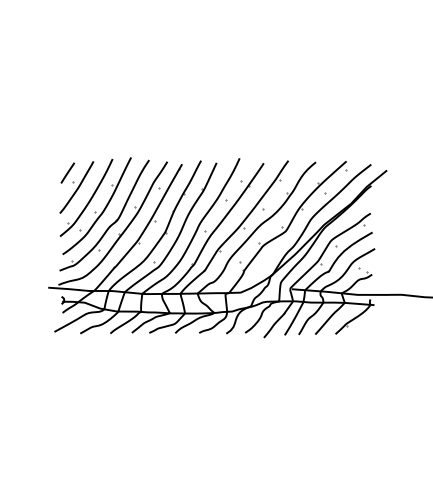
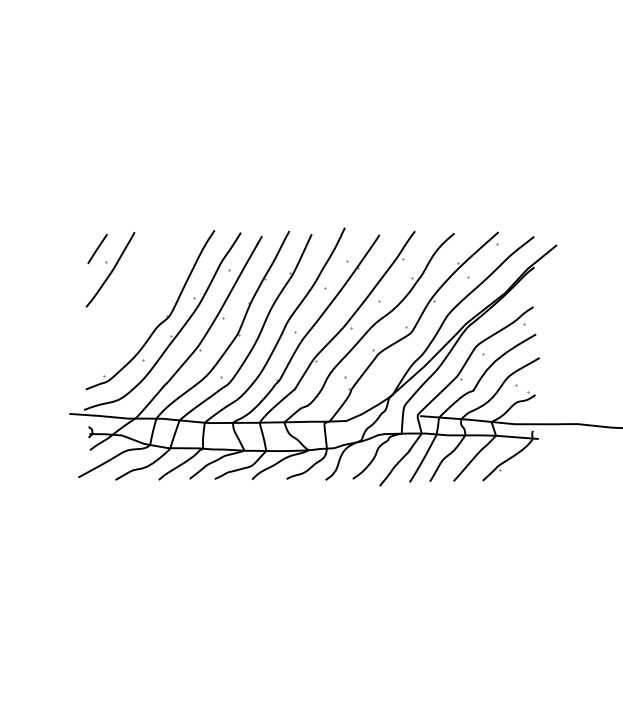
part: (95, 205) -> (137, 295), removed

